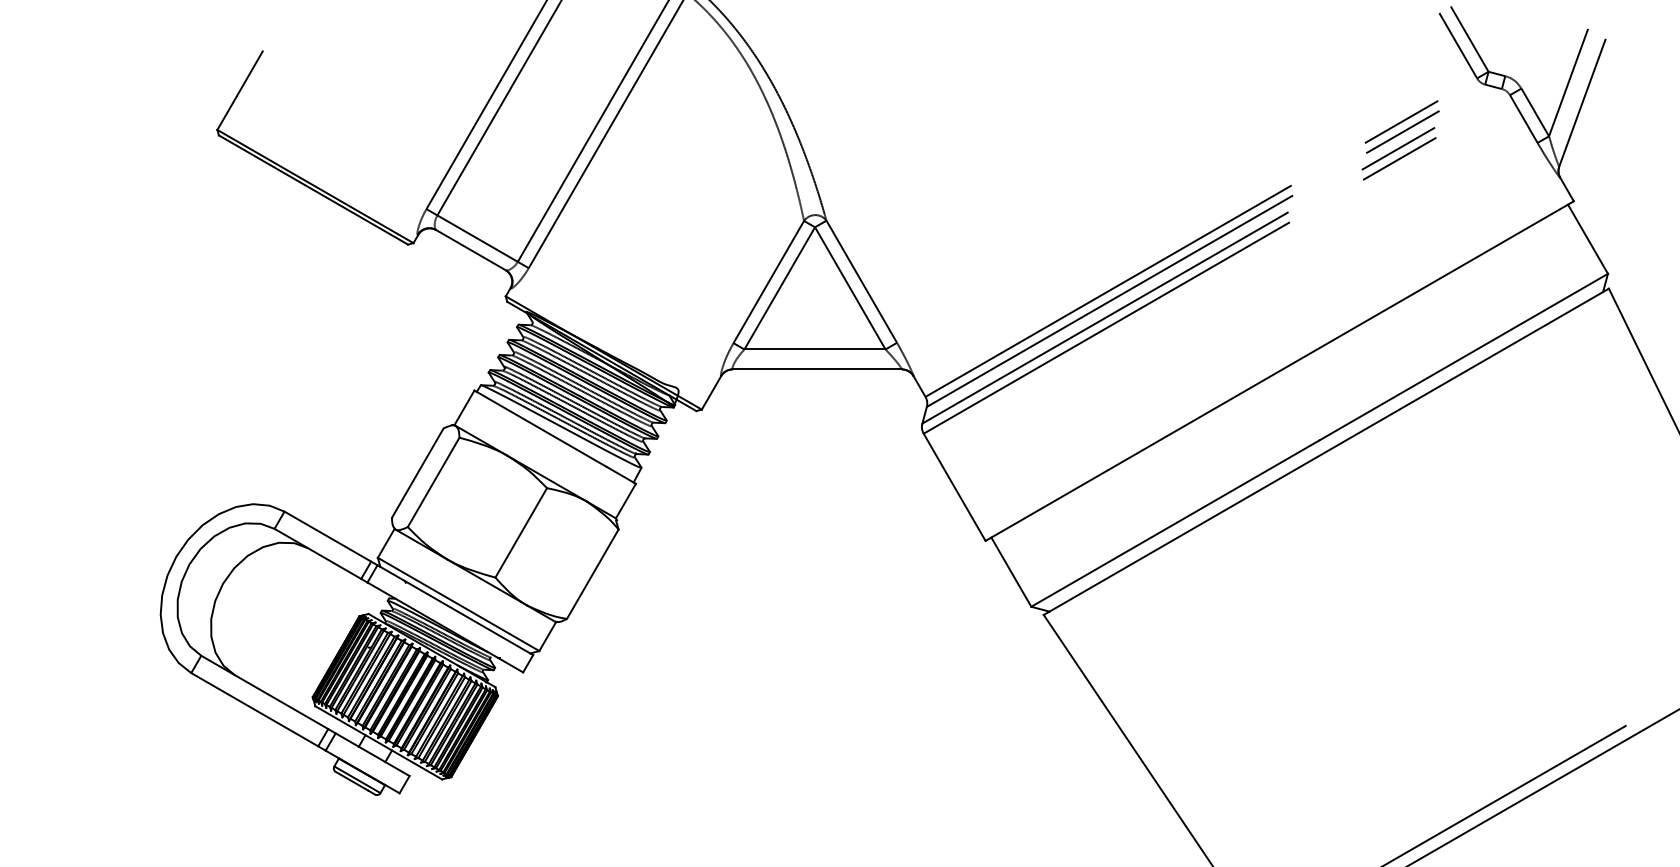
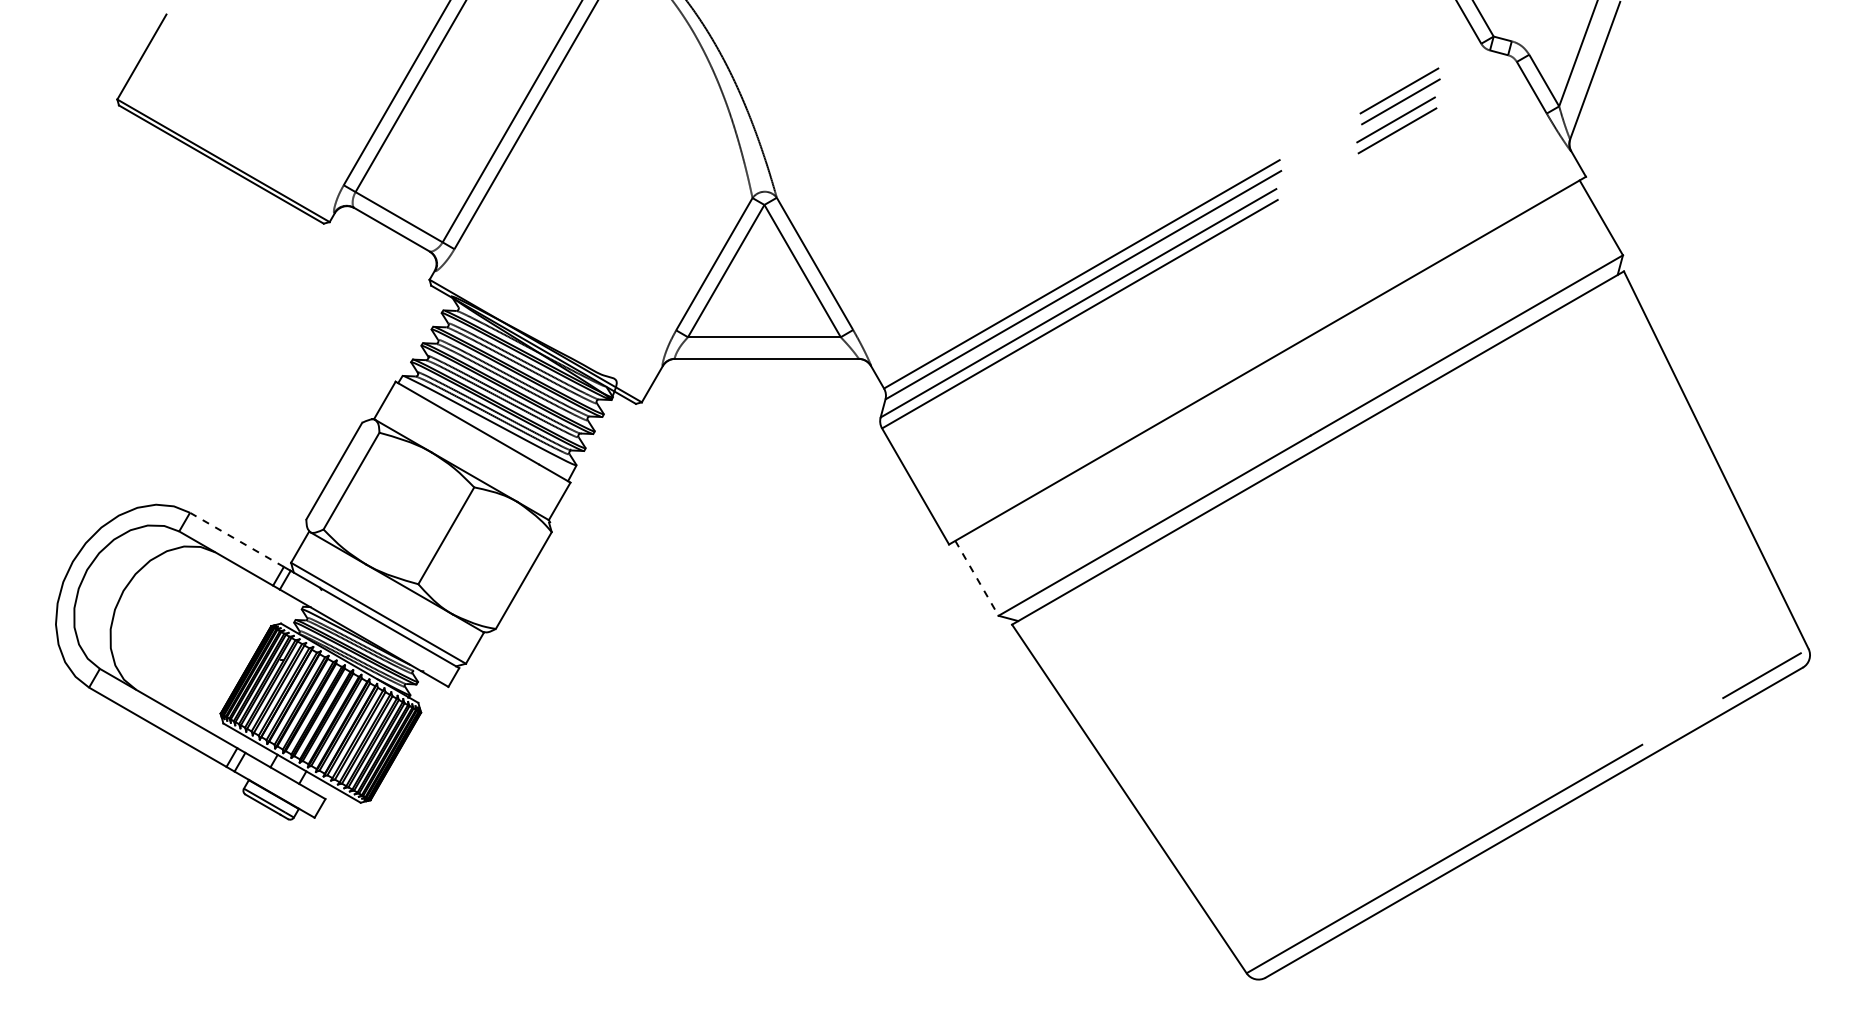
line: (327, 536) -> (236, 539), solid -> dashed
line: (1011, 572) -> (977, 578), solid -> dashed

